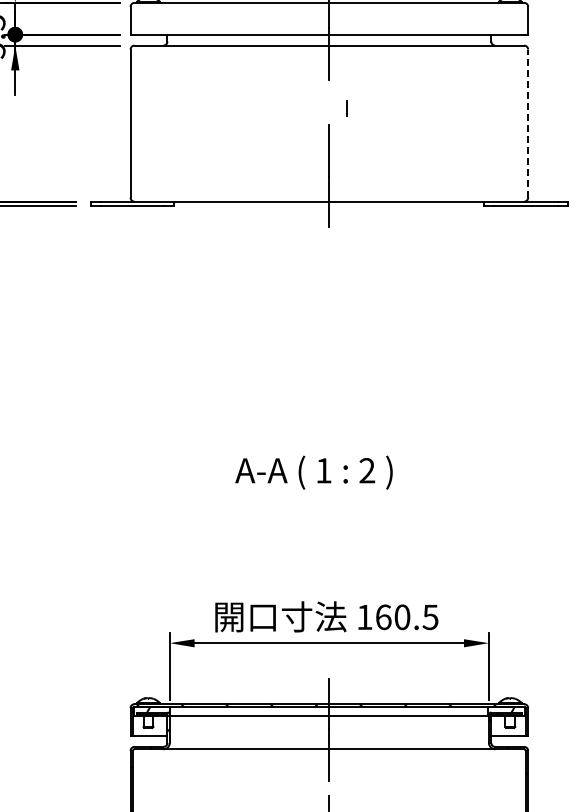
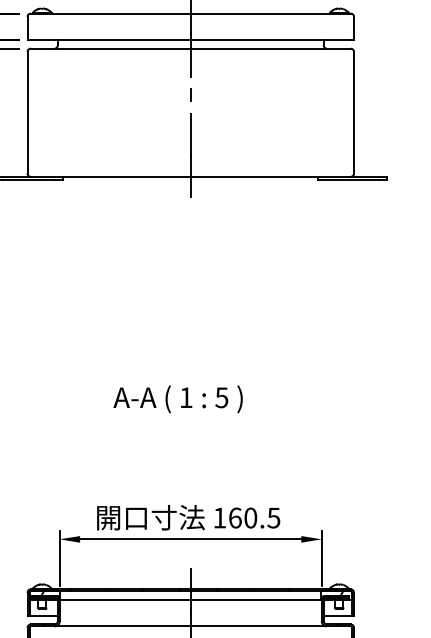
line: (346, 108) -> (190, 95), moved
line: (528, 123) -> (354, 112), dashed -> solid
text: (367, 470) -> (222, 397), 2 -> 5

